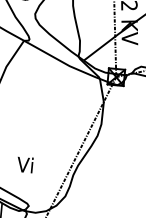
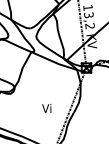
text: (24, 164) -> (46, 108), moved

